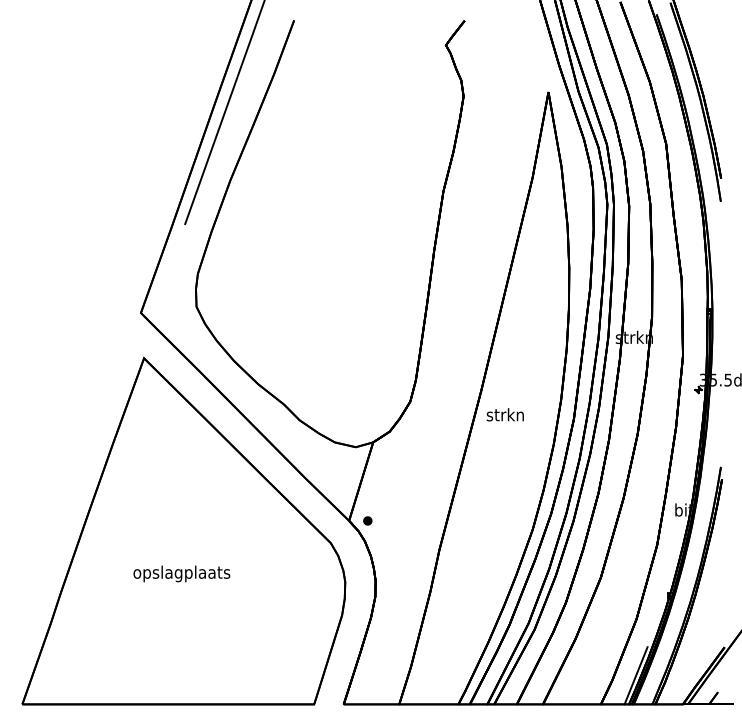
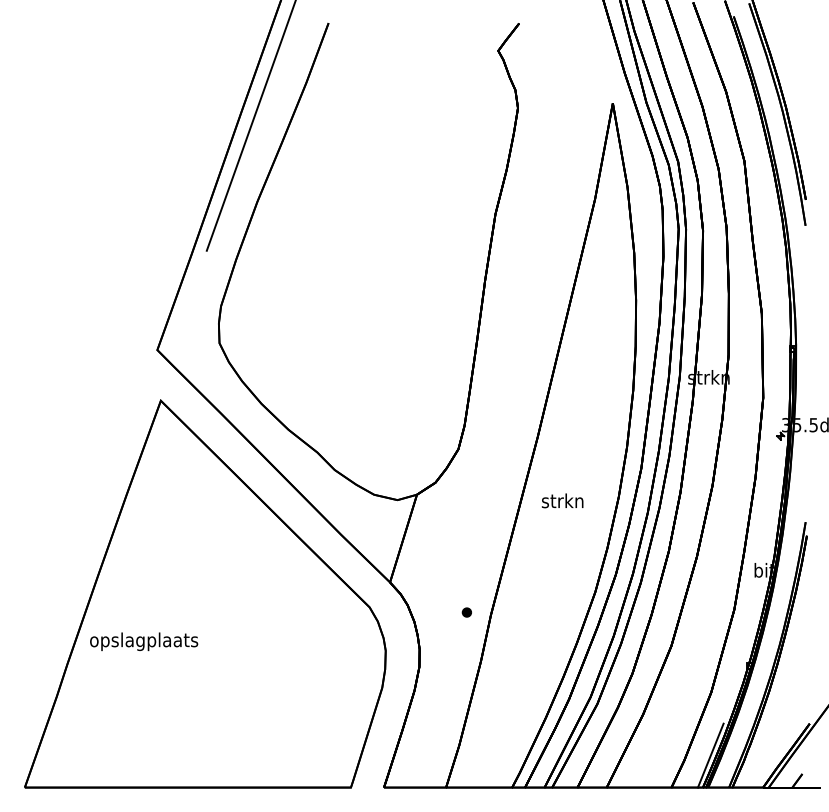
text: (505, 414) -> (562, 500), moved
part: (367, 520) -> (466, 612), moved
text: (182, 573) -> (144, 641), moved

